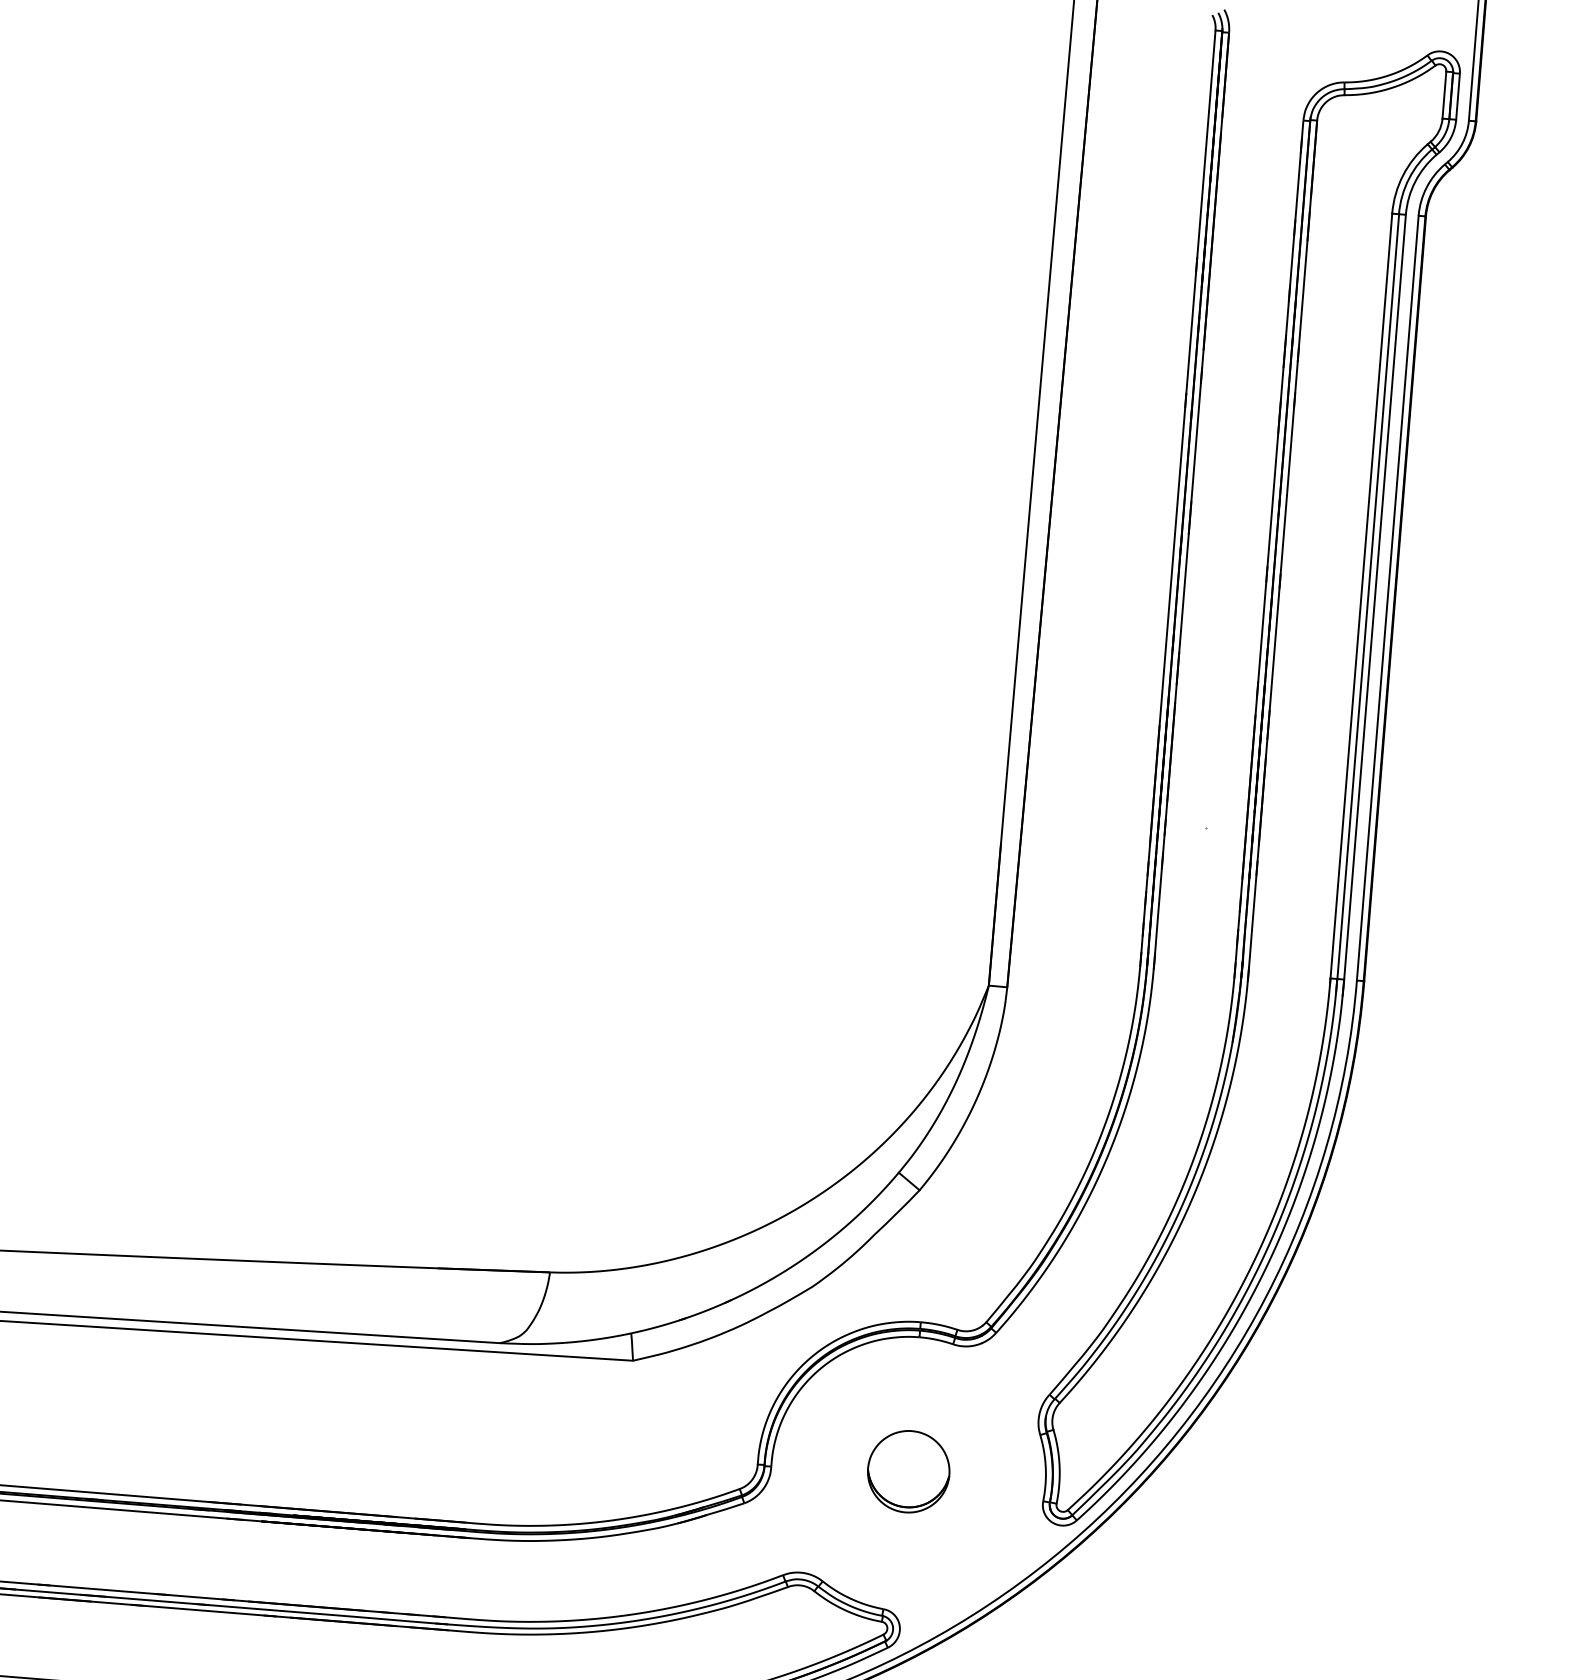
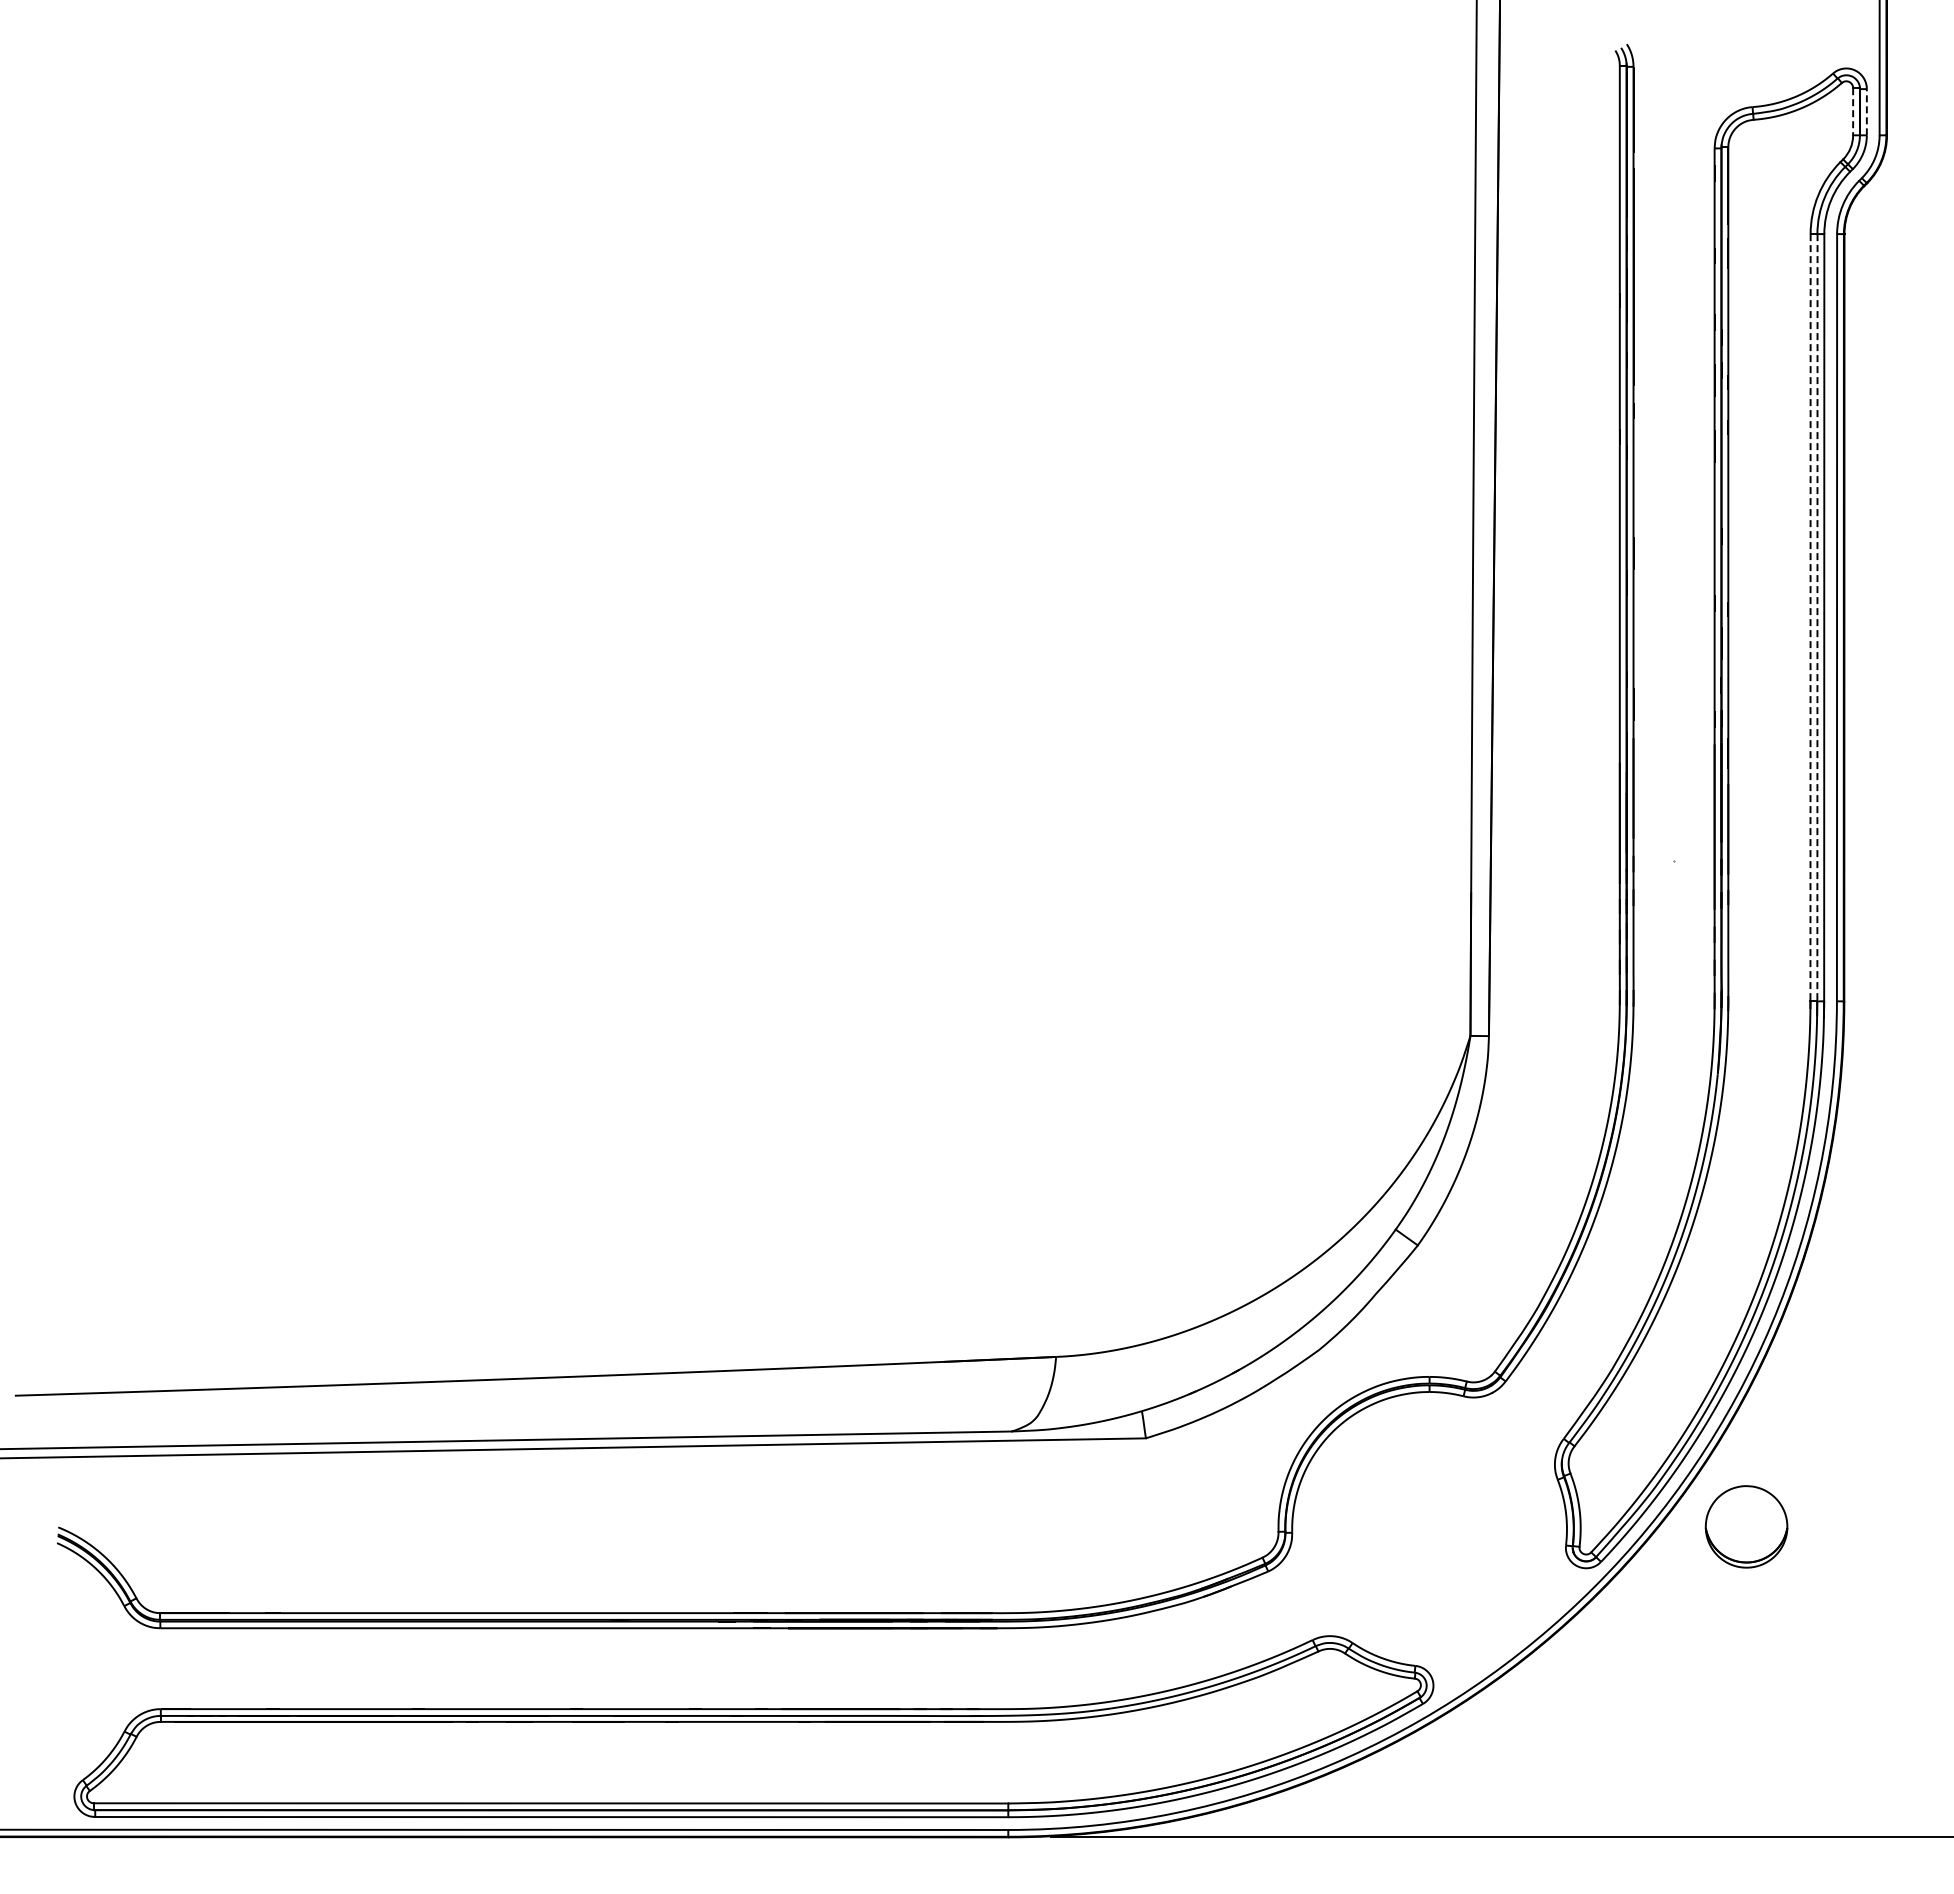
line: (1444, 94) -> (1853, 111), solid -> dashed
line: (1457, 95) -> (1866, 111), solid -> dashed
line: (1361, 595) -> (1810, 617), solid -> dashed
line: (1368, 596) -> (1817, 617), solid -> dashed
part: (908, 1471) -> (1746, 1526), moved

